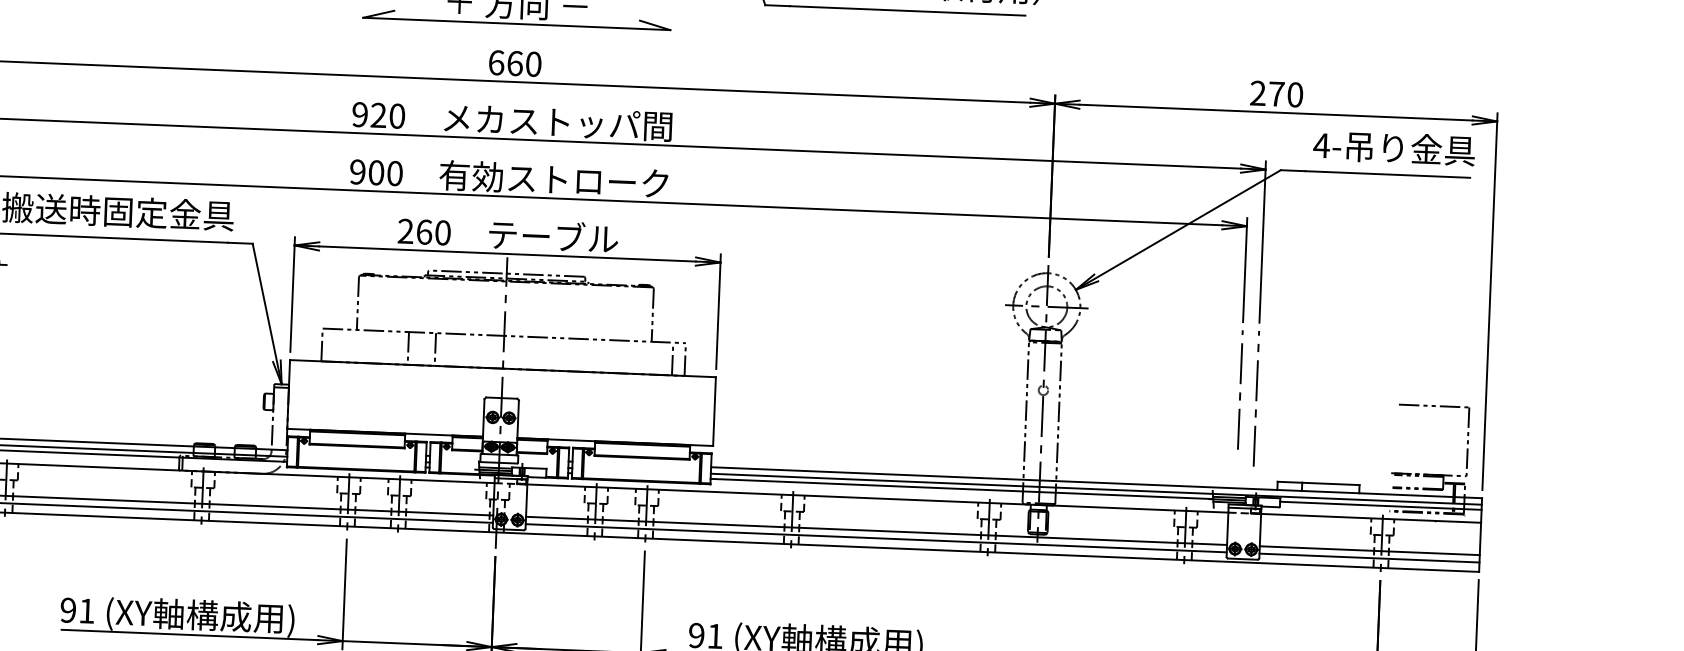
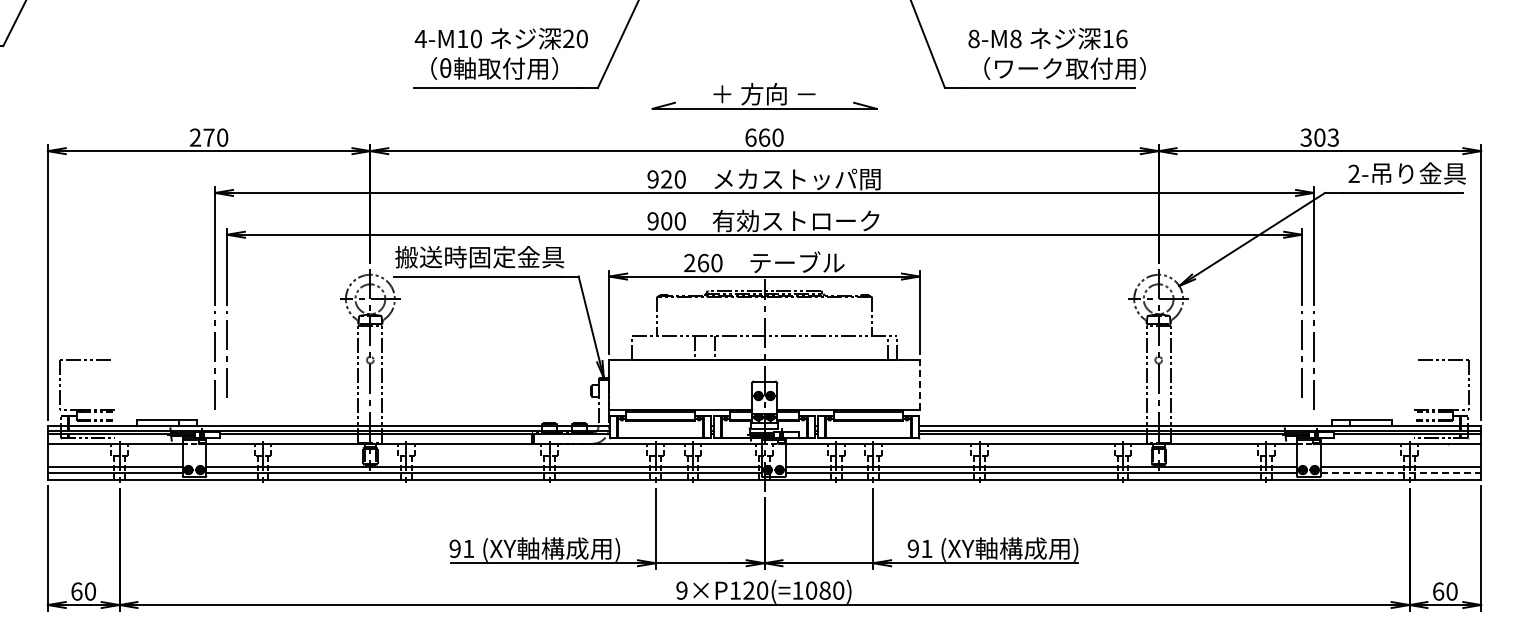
text: (1276, 93) -> (1319, 137), 270 -> 303
text: (1322, 145) -> (1354, 173), 4- -> 2-
line: (714, 410) -> (919, 384), solid -> dashed
line: (1370, 557) -> (1401, 472), solid -> dashed

